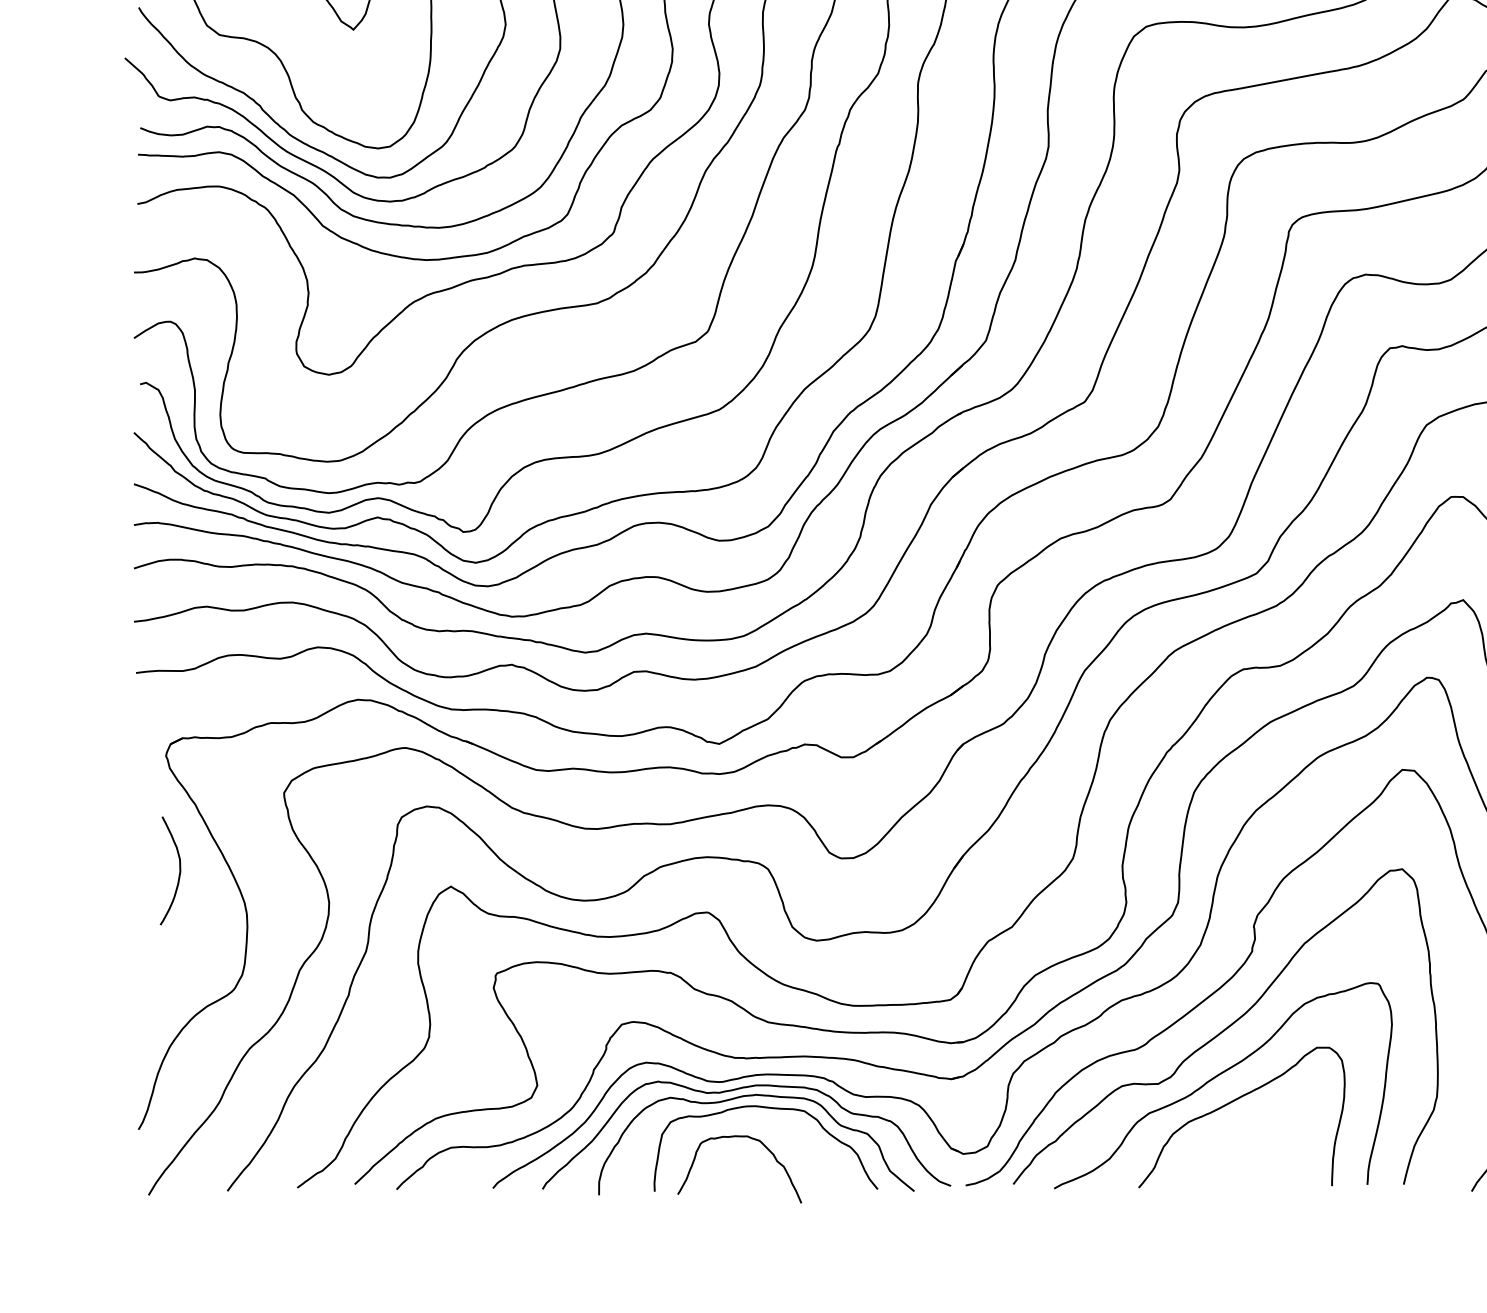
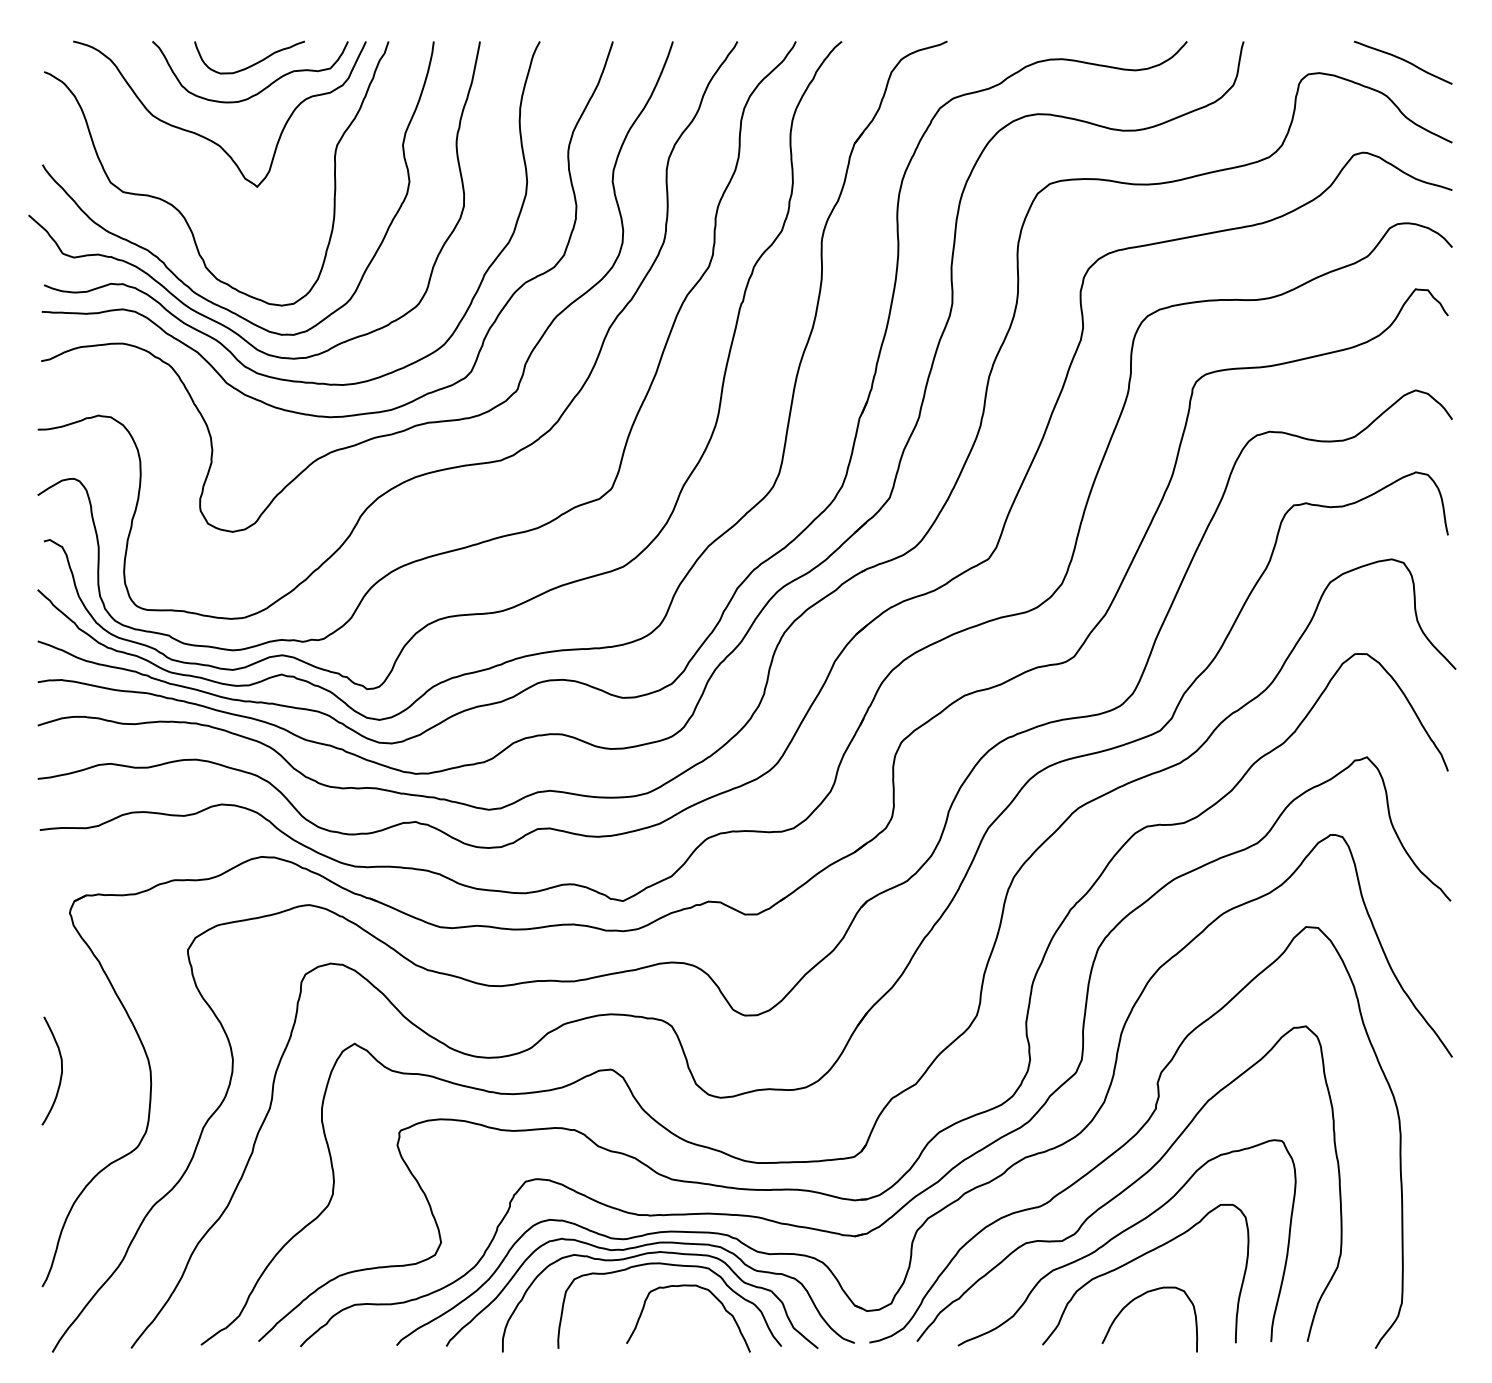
curve: (178, 874) -> (60, 1074), moved
curve: (739, 1137) -> (688, 1286), moved
curve: (1235, 1140) -> (1139, 1297), added

